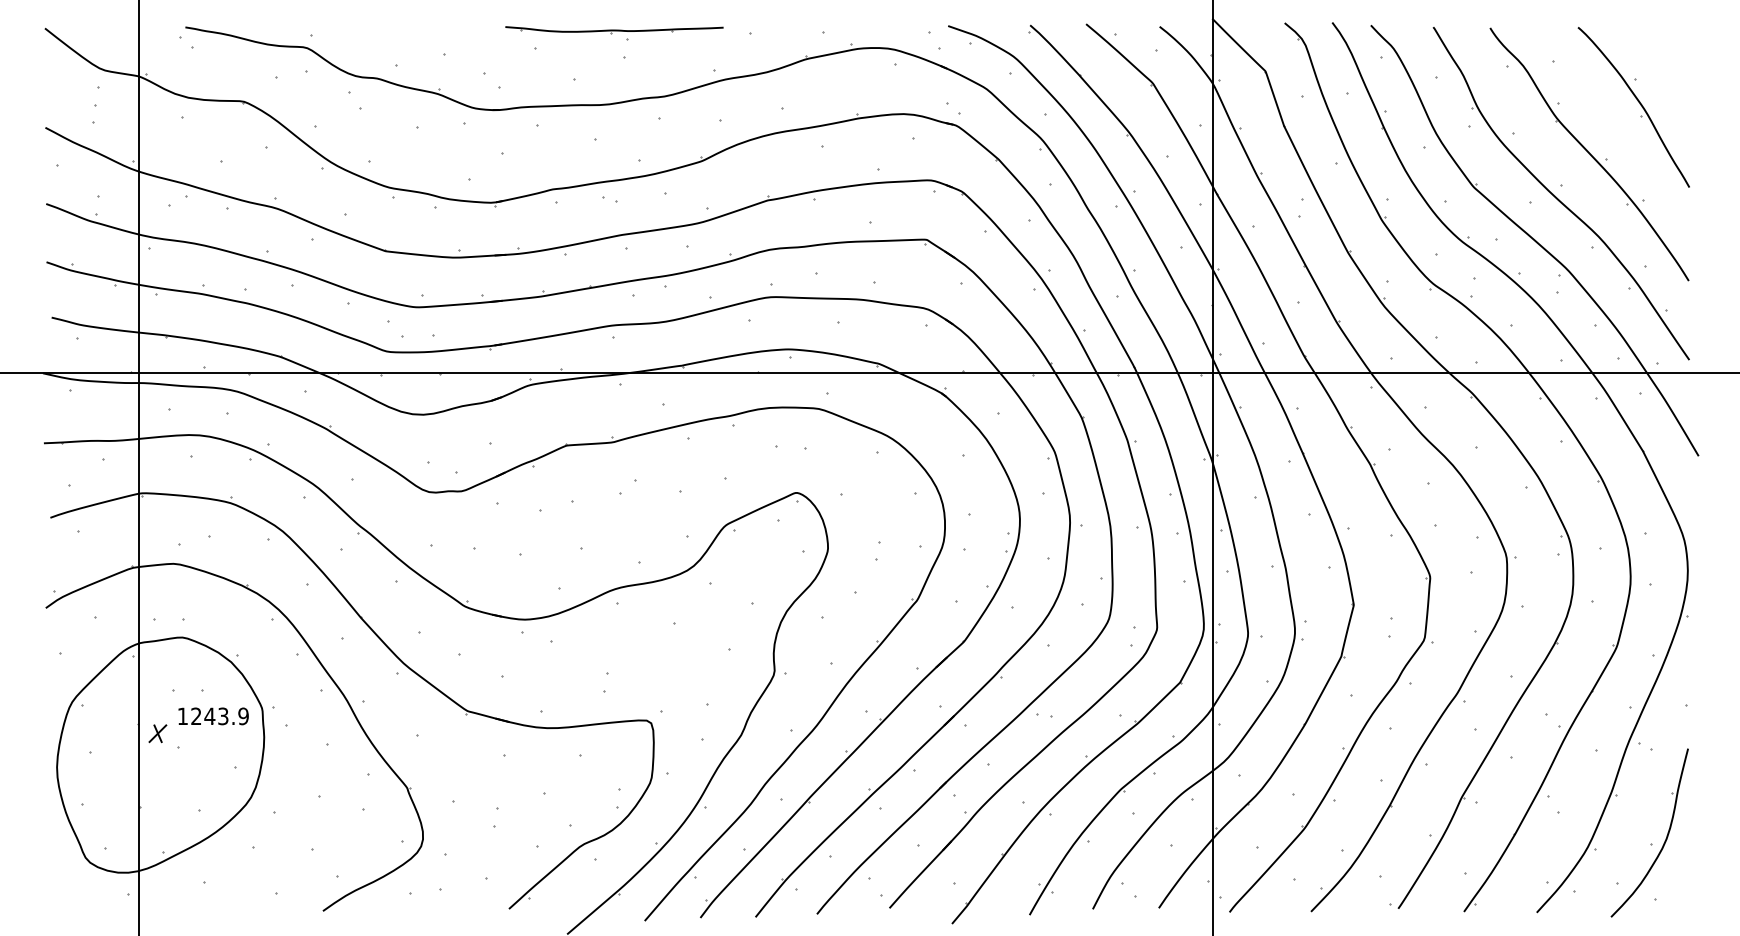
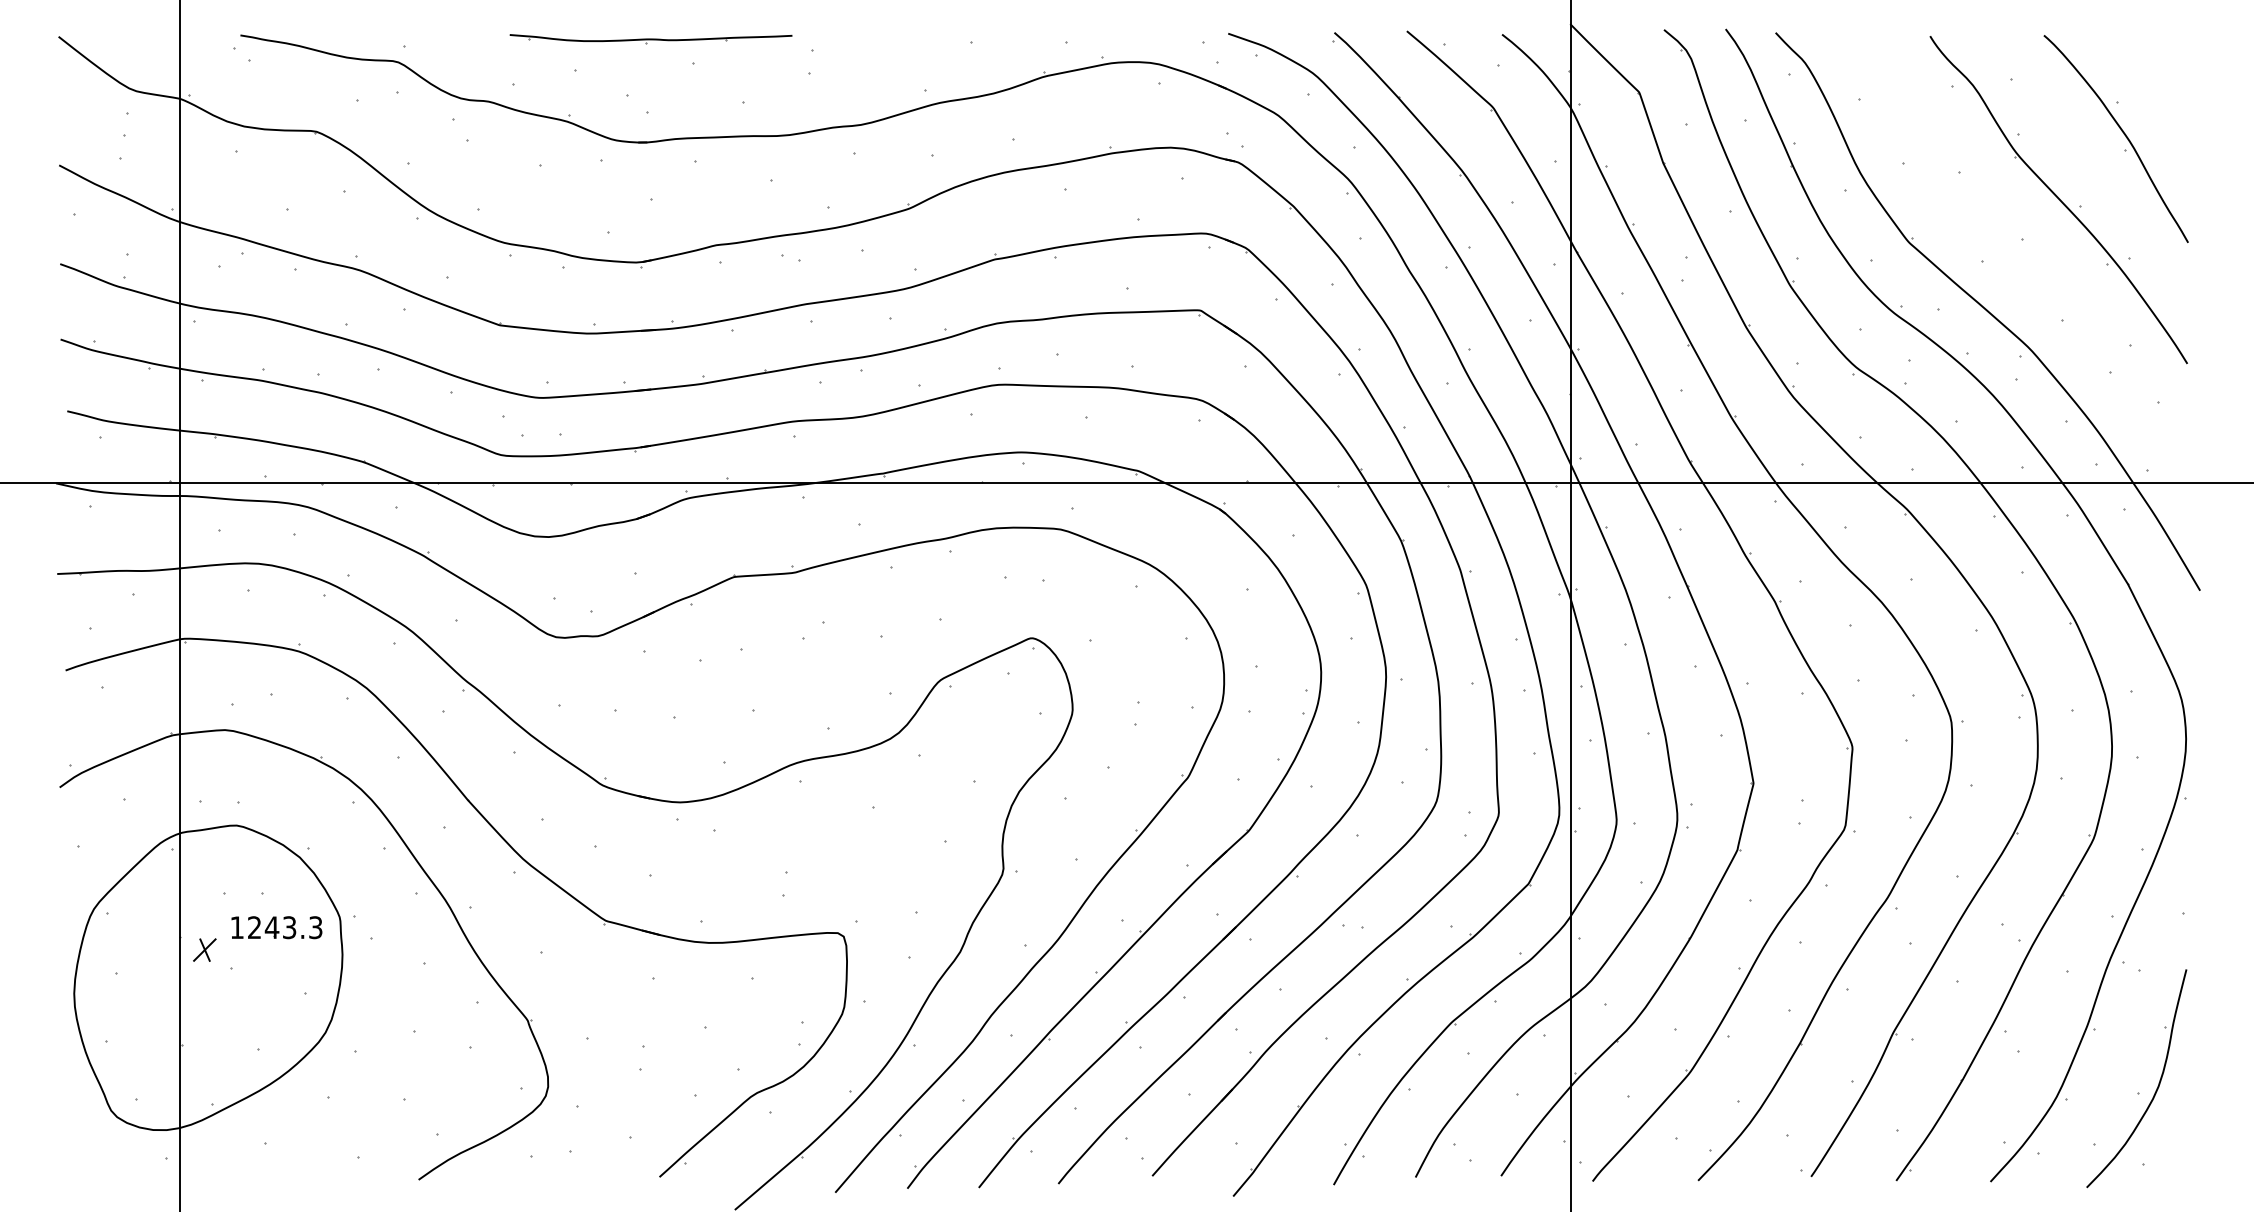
part: (614, 30) -> (650, 39), moved
part: (1556, 197) -> (2016, 255), removed
text: (243, 716) -> (315, 927), 1243.9 -> 1243.3

